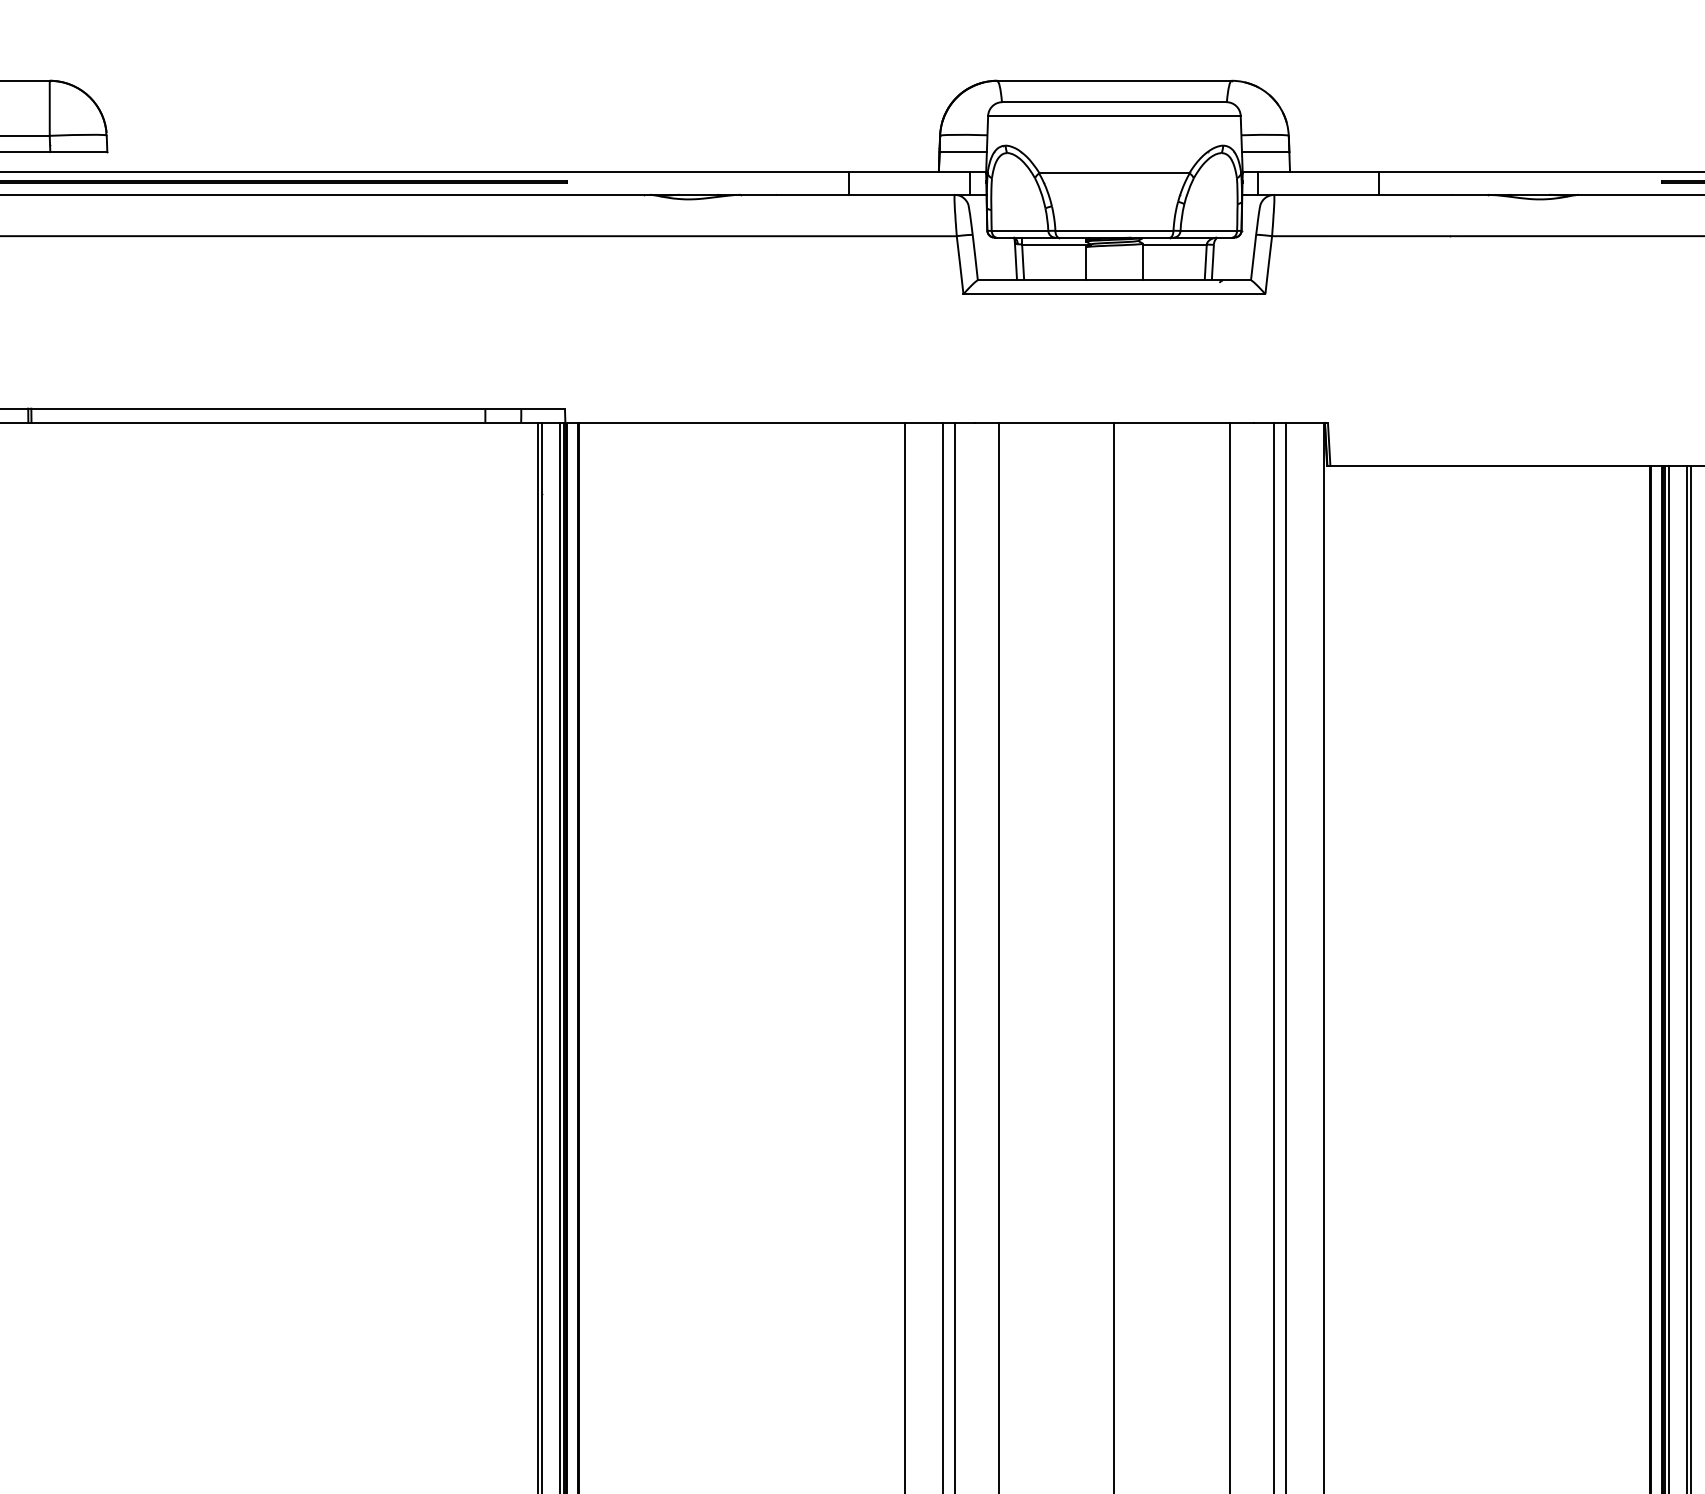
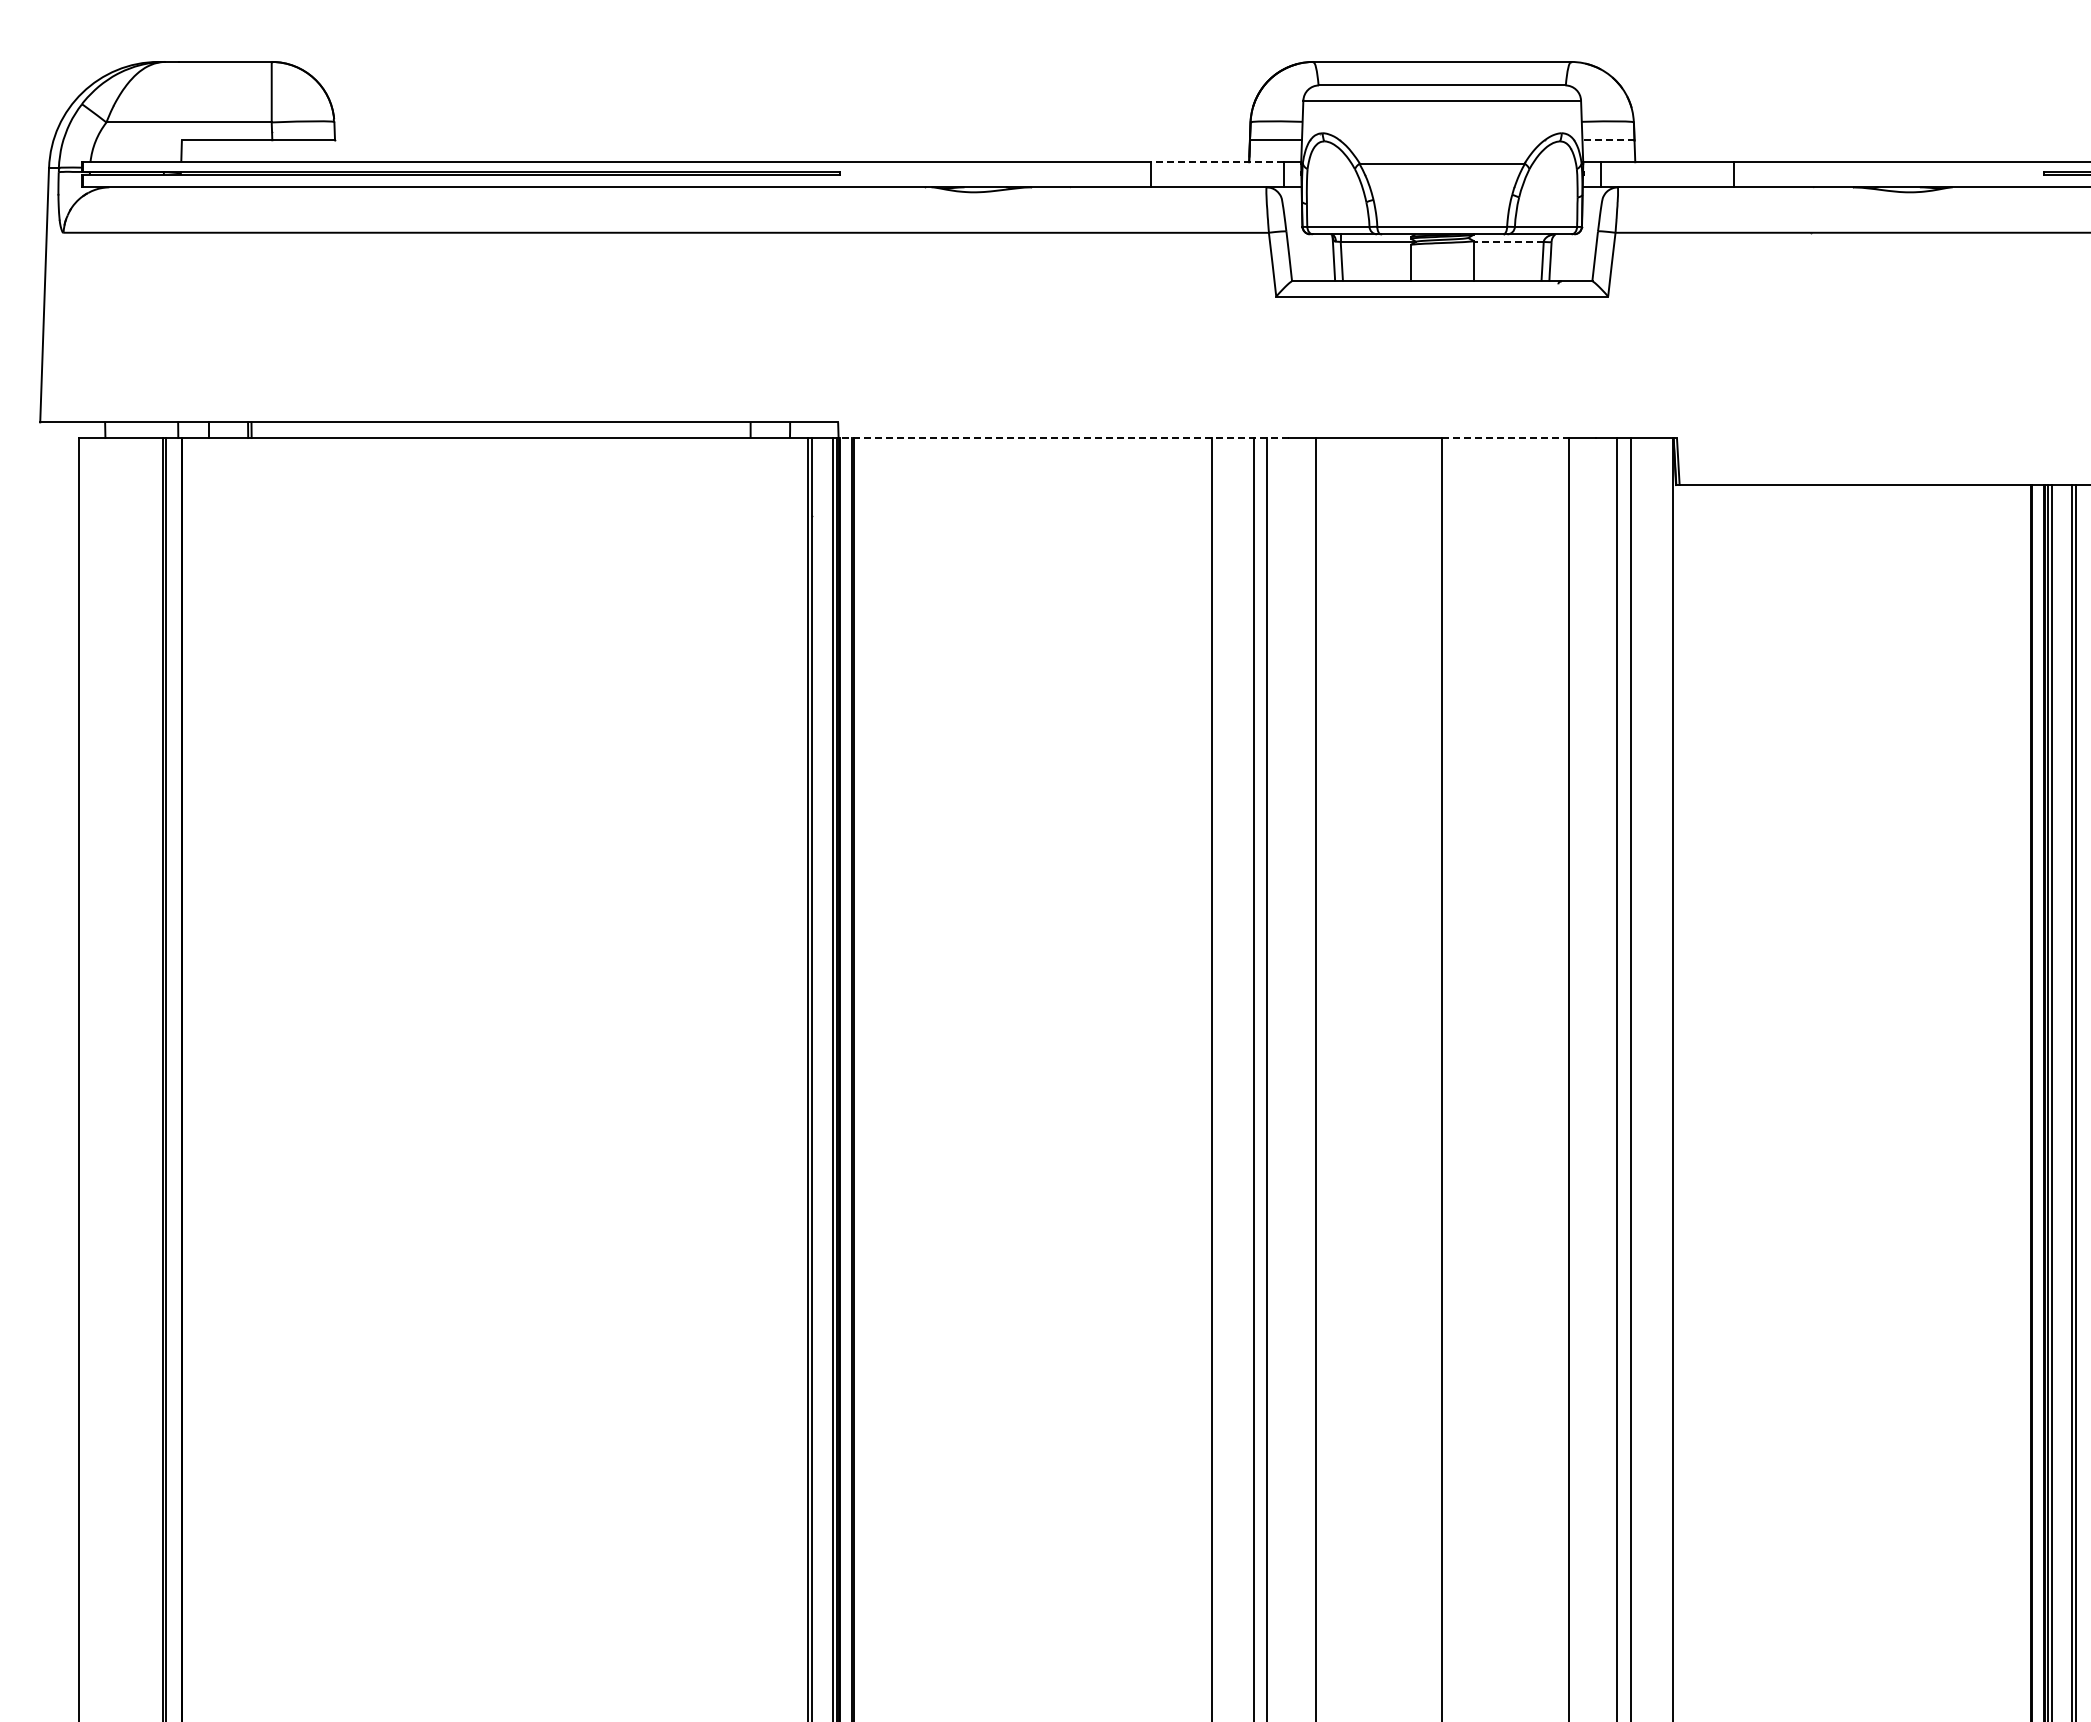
line: (1265, 152) -> (1608, 140), solid -> dashed
line: (910, 172) -> (1217, 162), solid -> dashed
line: (1174, 245) -> (1508, 242), solid -> dashed
line: (769, 423) -> (1063, 438), solid -> dashed
line: (1172, 423) -> (1506, 438), solid -> dashed

